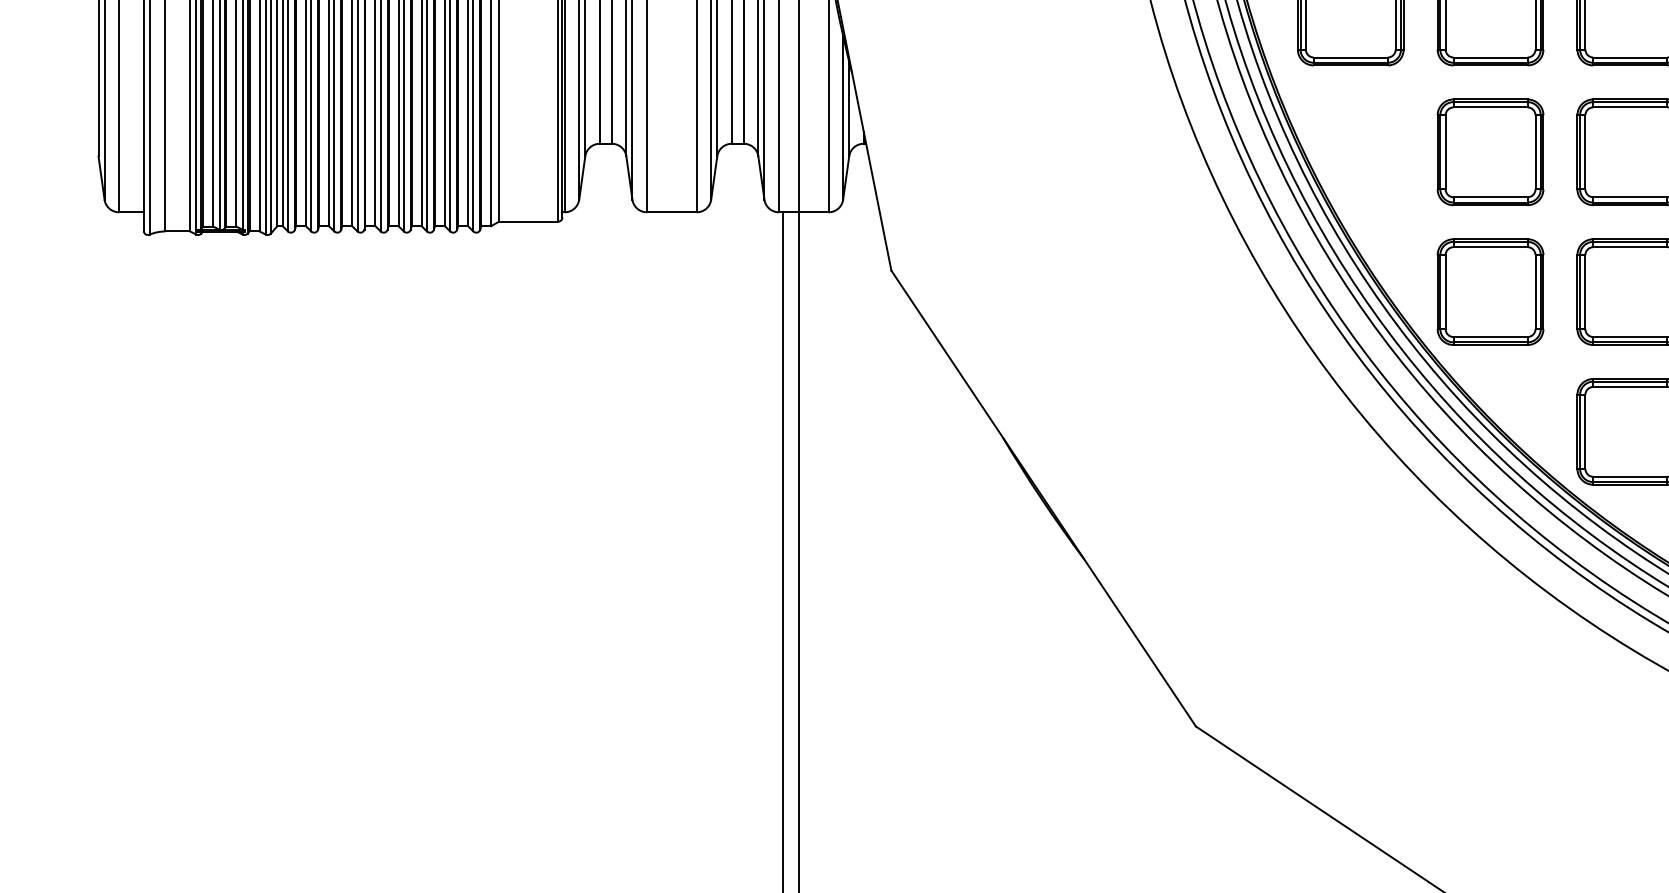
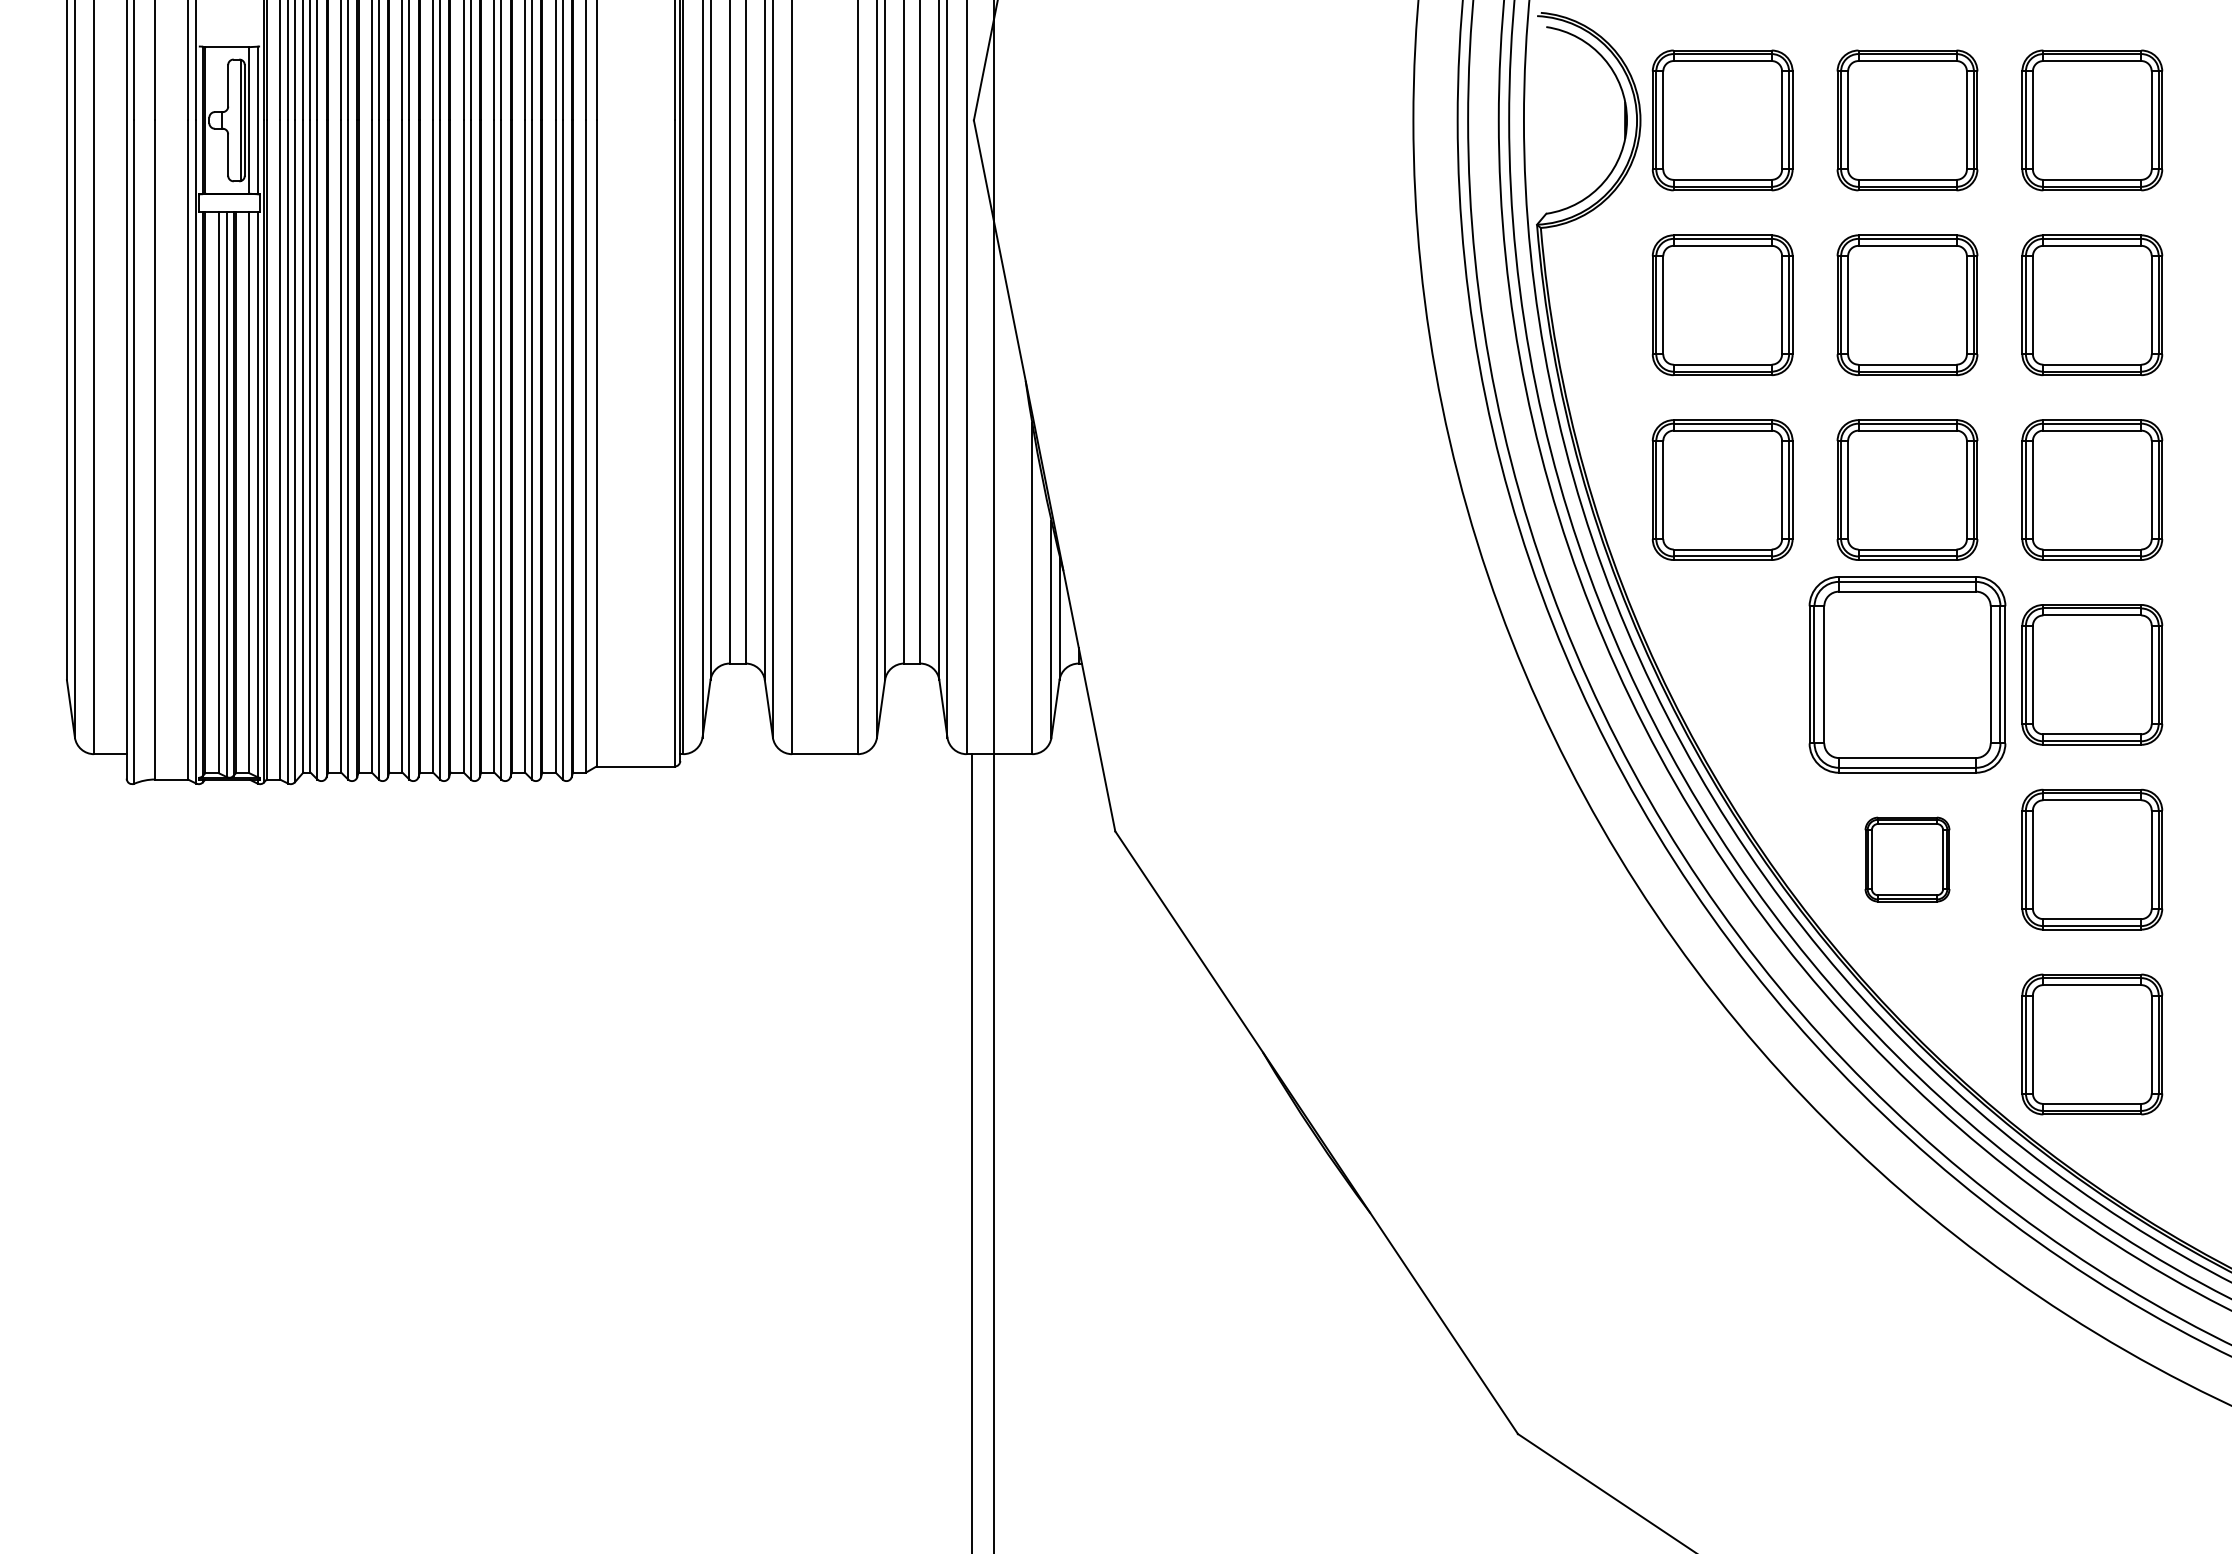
part: (1490, 152) -> (1907, 674), size x1.4
part: (1490, 291) -> (1907, 859), size x0.6

